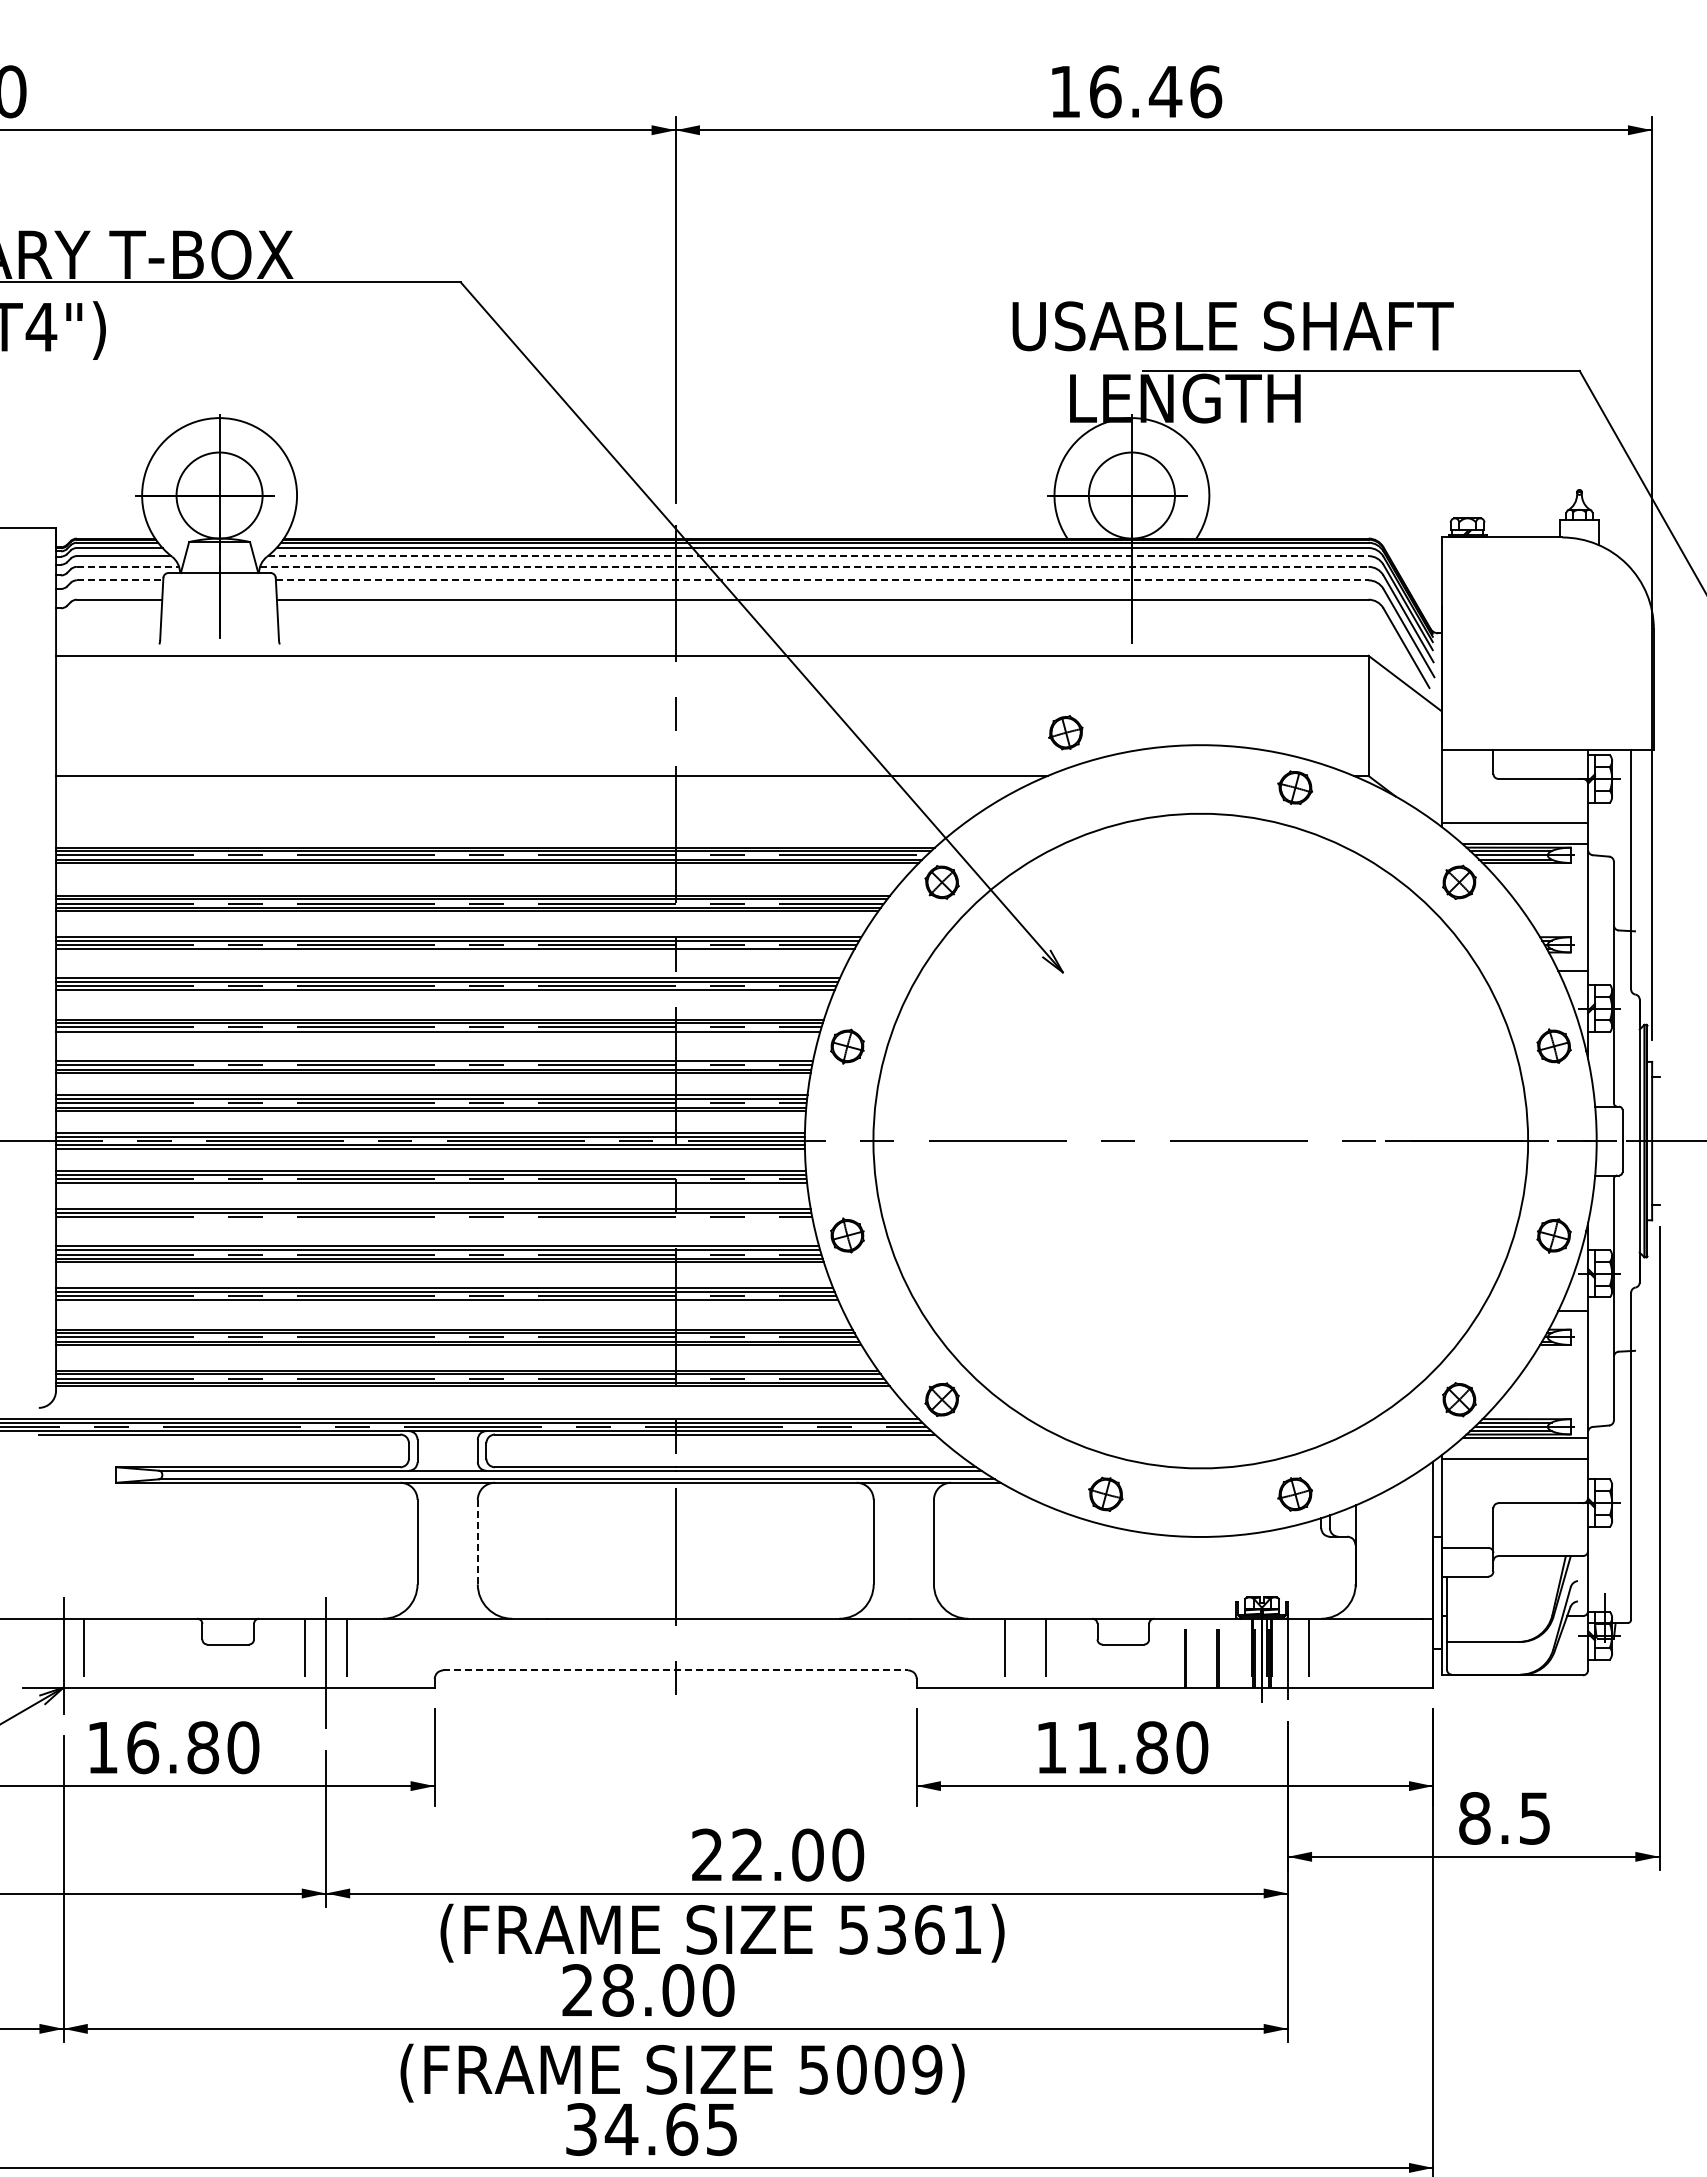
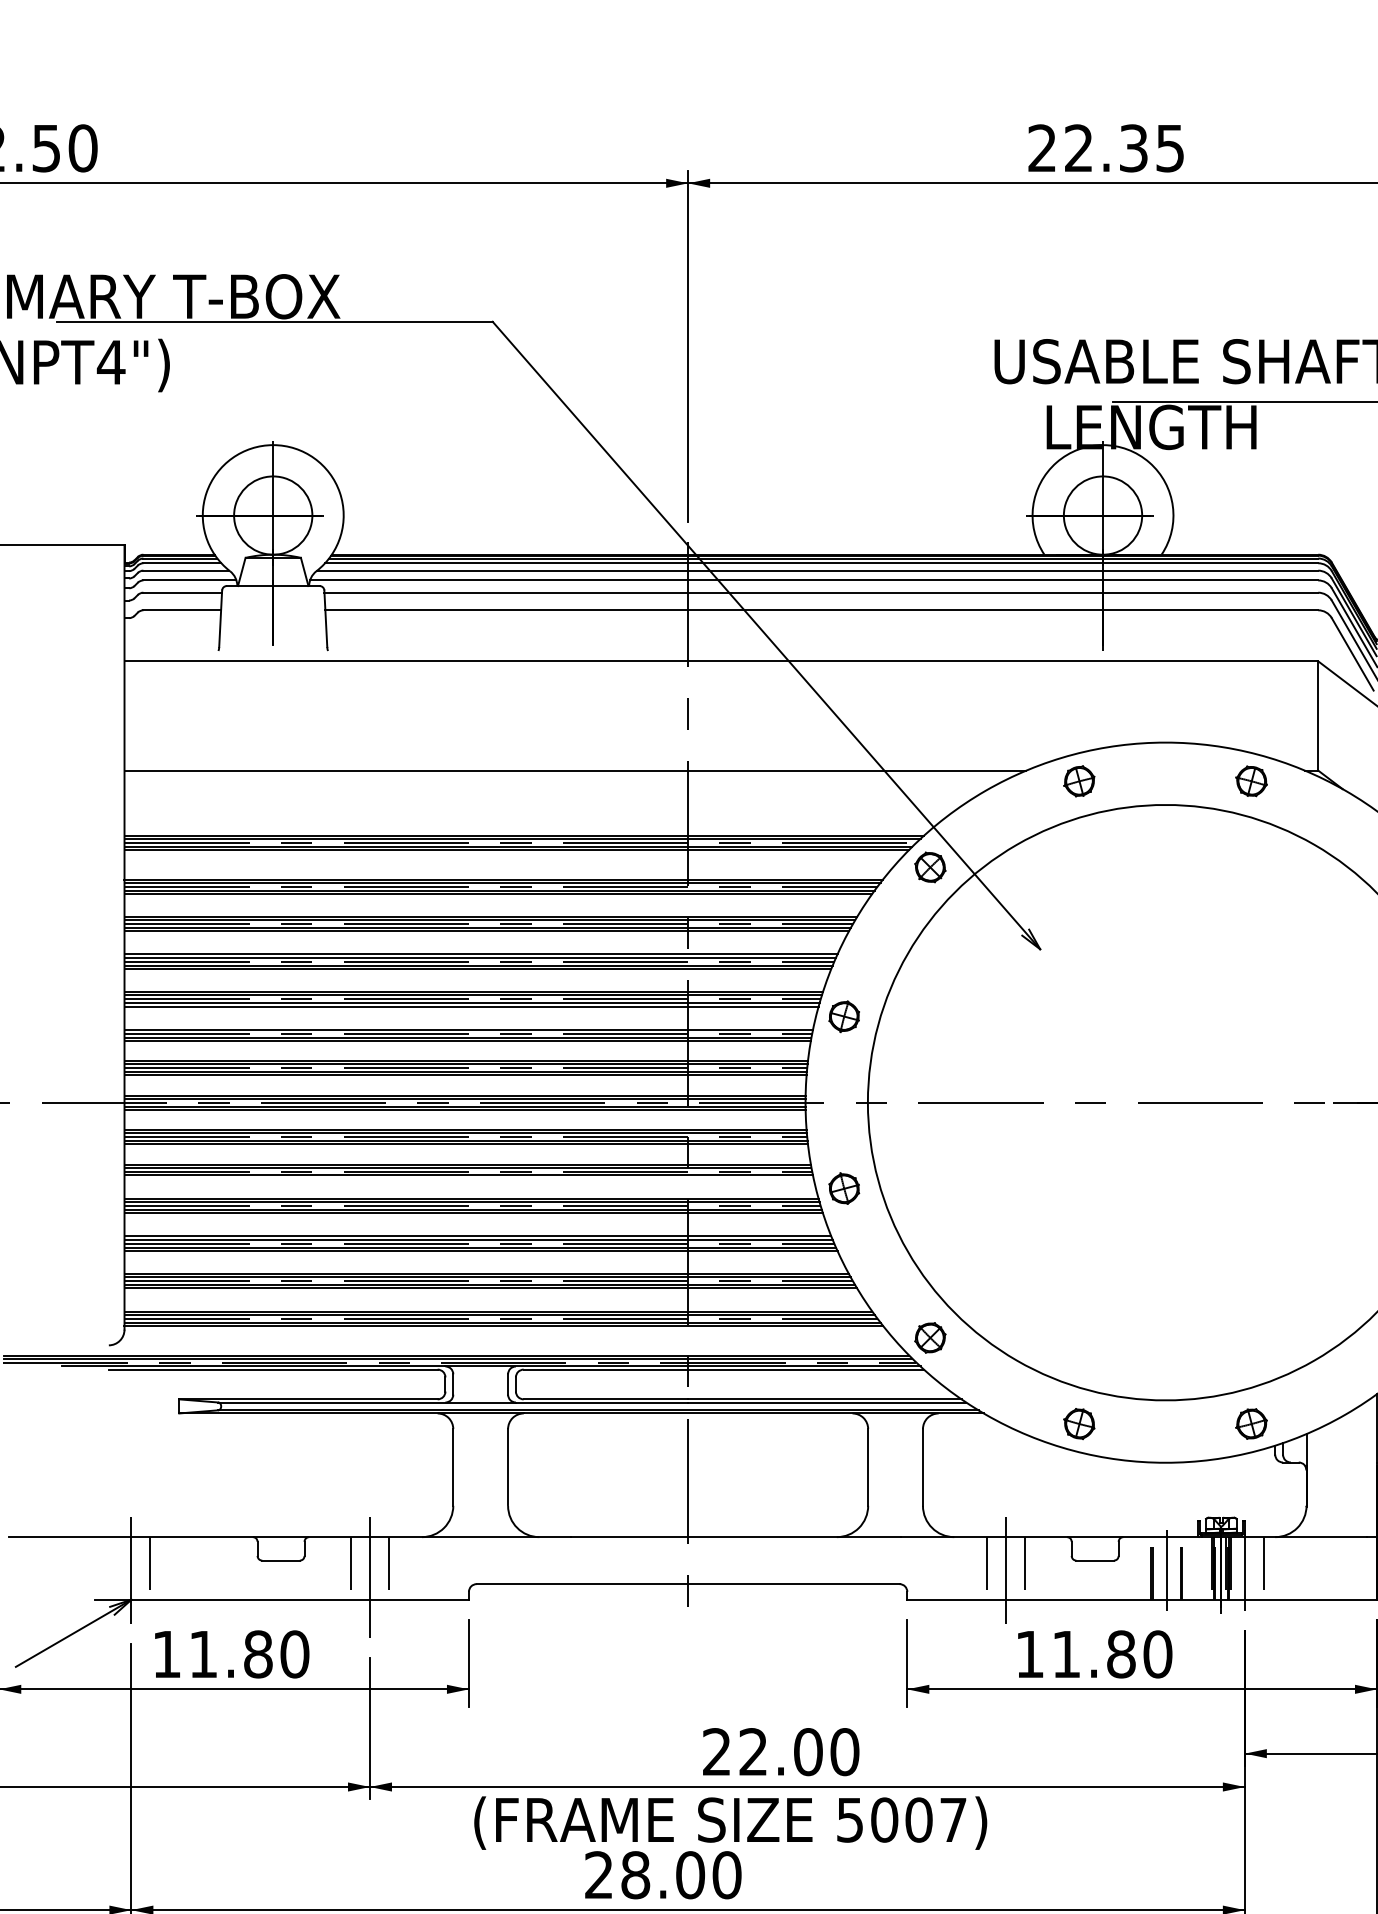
text: (1136, 91) -> (1107, 148), 16.46 -> 22.35
line: (818, 556) -> (817, 571), dashed -> solid
line: (128, 566) -> (190, 580), dashed -> solid
line: (814, 566) -> (814, 580), dashed -> solid
line: (120, 580) -> (183, 592), dashed -> solid
line: (822, 580) -> (821, 592), dashed -> solid
part: (1065, 732) -> (1078, 781), moved
line: (454, 952) -> (486, 931), added
line: (444, 994) -> (477, 969), added
line: (437, 1035) -> (471, 1006), added
line: (431, 1186) -> (465, 1143), added
line: (434, 1221) -> (468, 1175), added
line: (448, 1304) -> (481, 1251), added
line: (477, 1541) -> (507, 1466), dashed -> solid
line: (1201, 1654) -> (1166, 1569), added
line: (1025, 1655) -> (1006, 1570), added
line: (676, 1670) -> (688, 1584), dashed -> solid
text: (143, 1747) -> (204, 1654), 16.80 -> 11.80
text: (929, 1929) -> (918, 1819), 5361) -> 5007)

